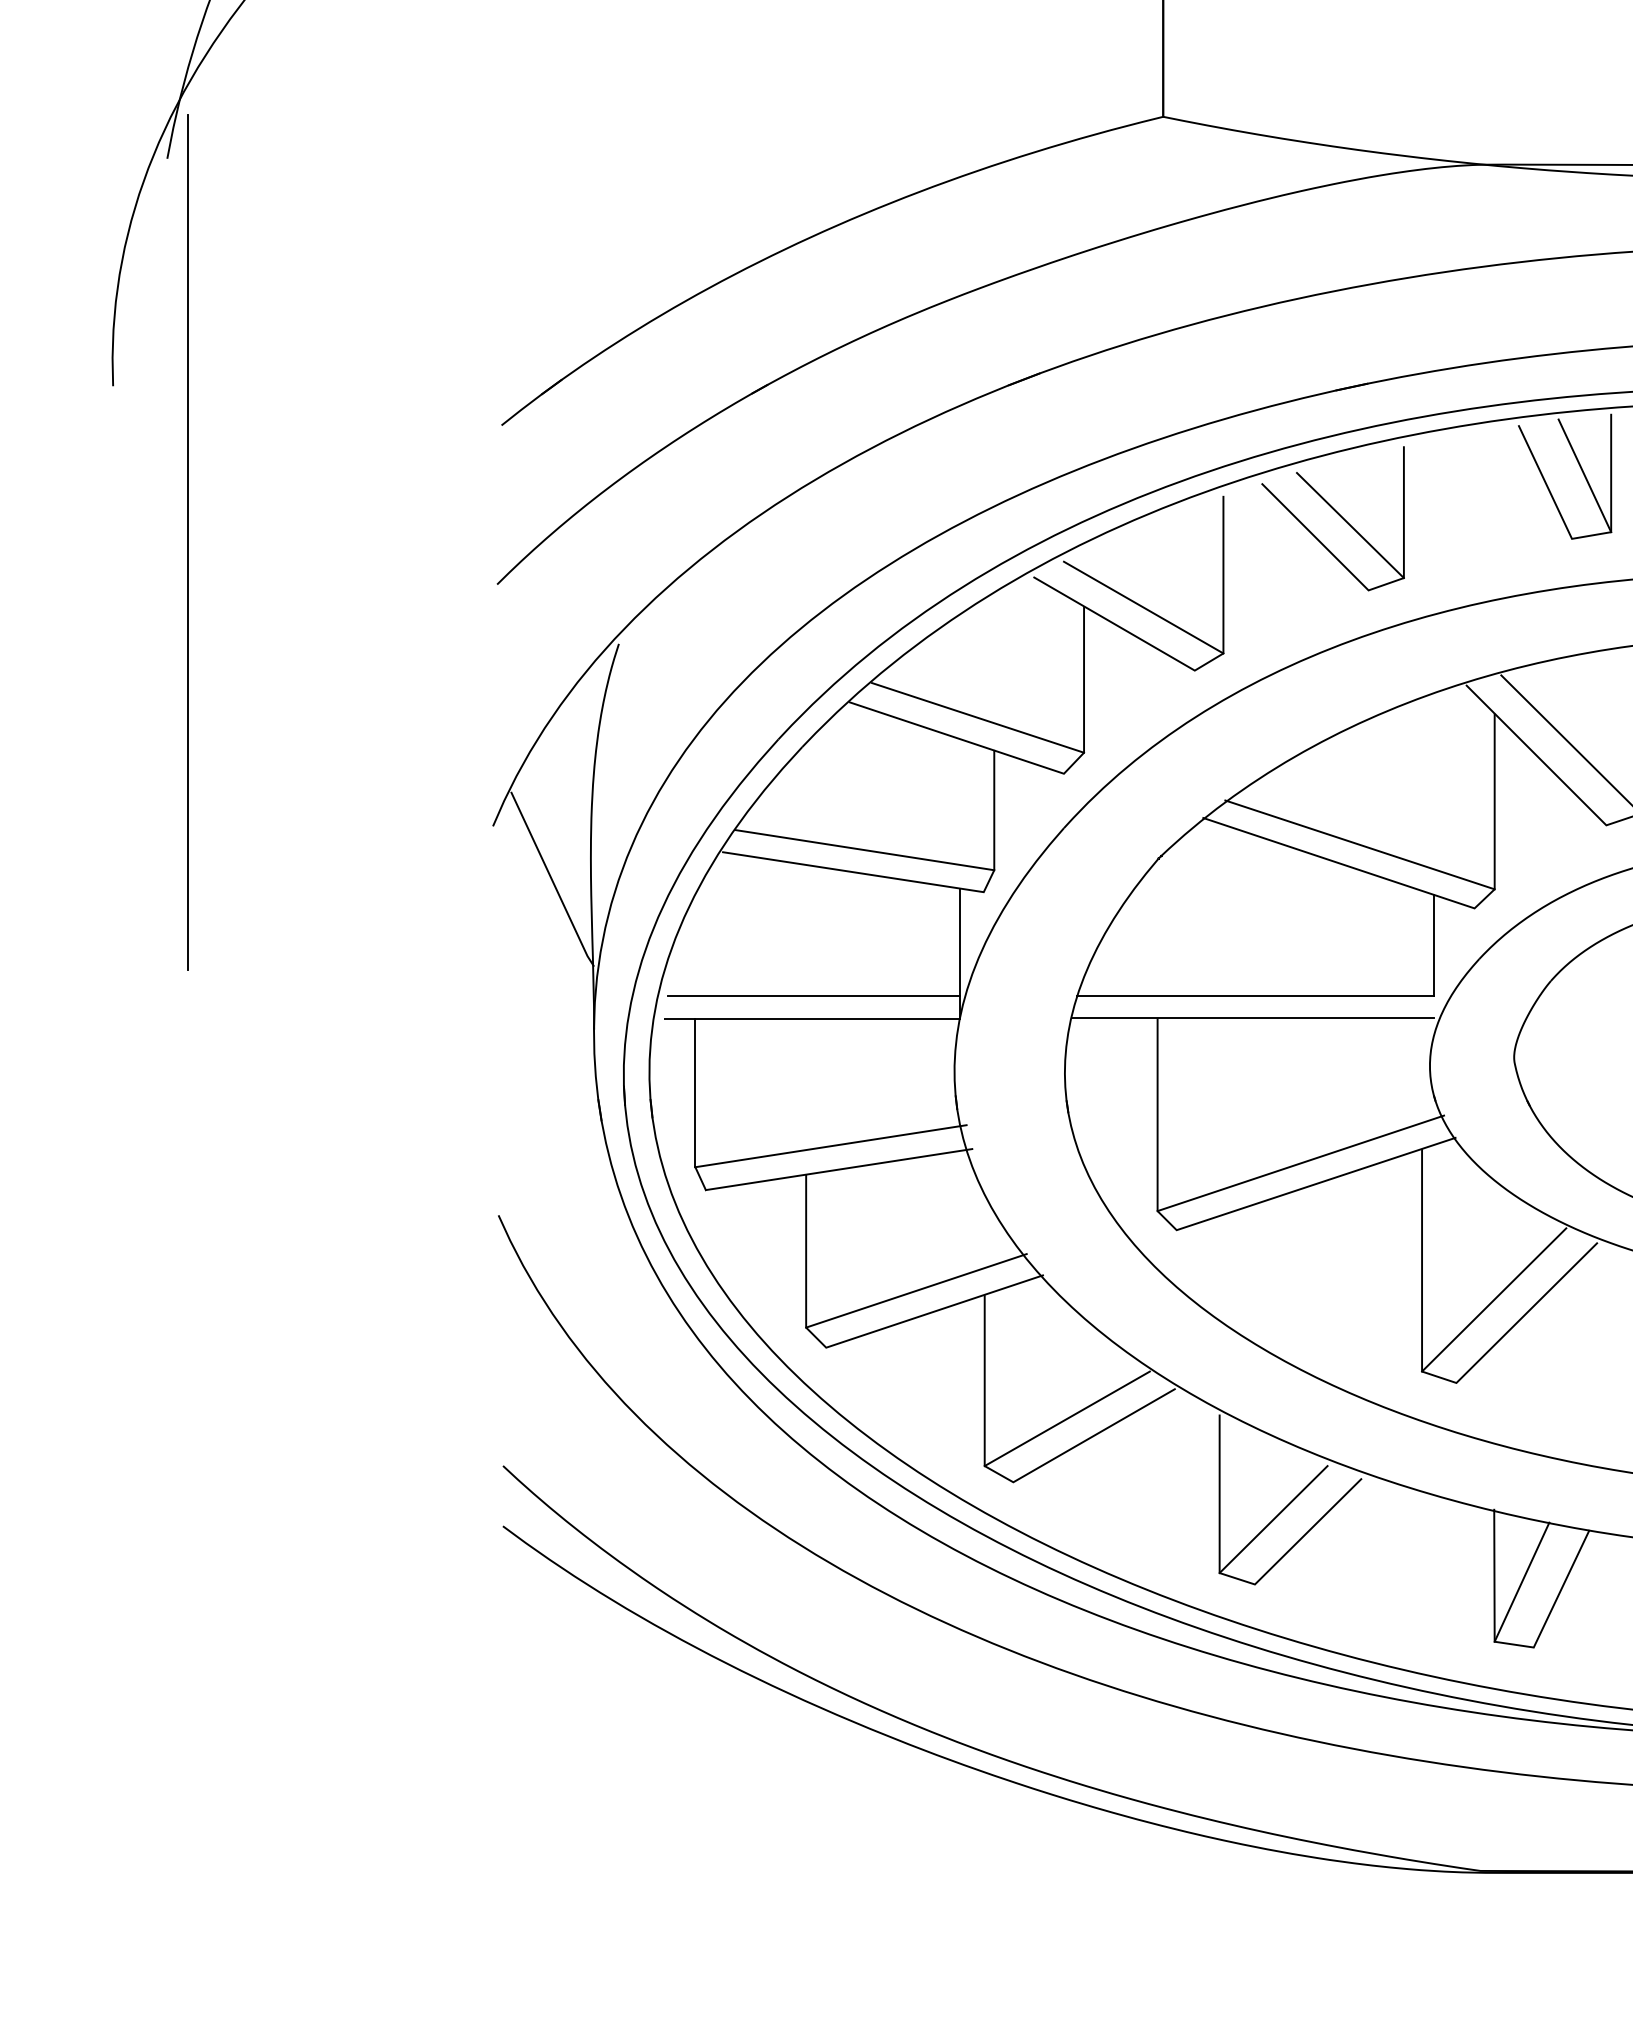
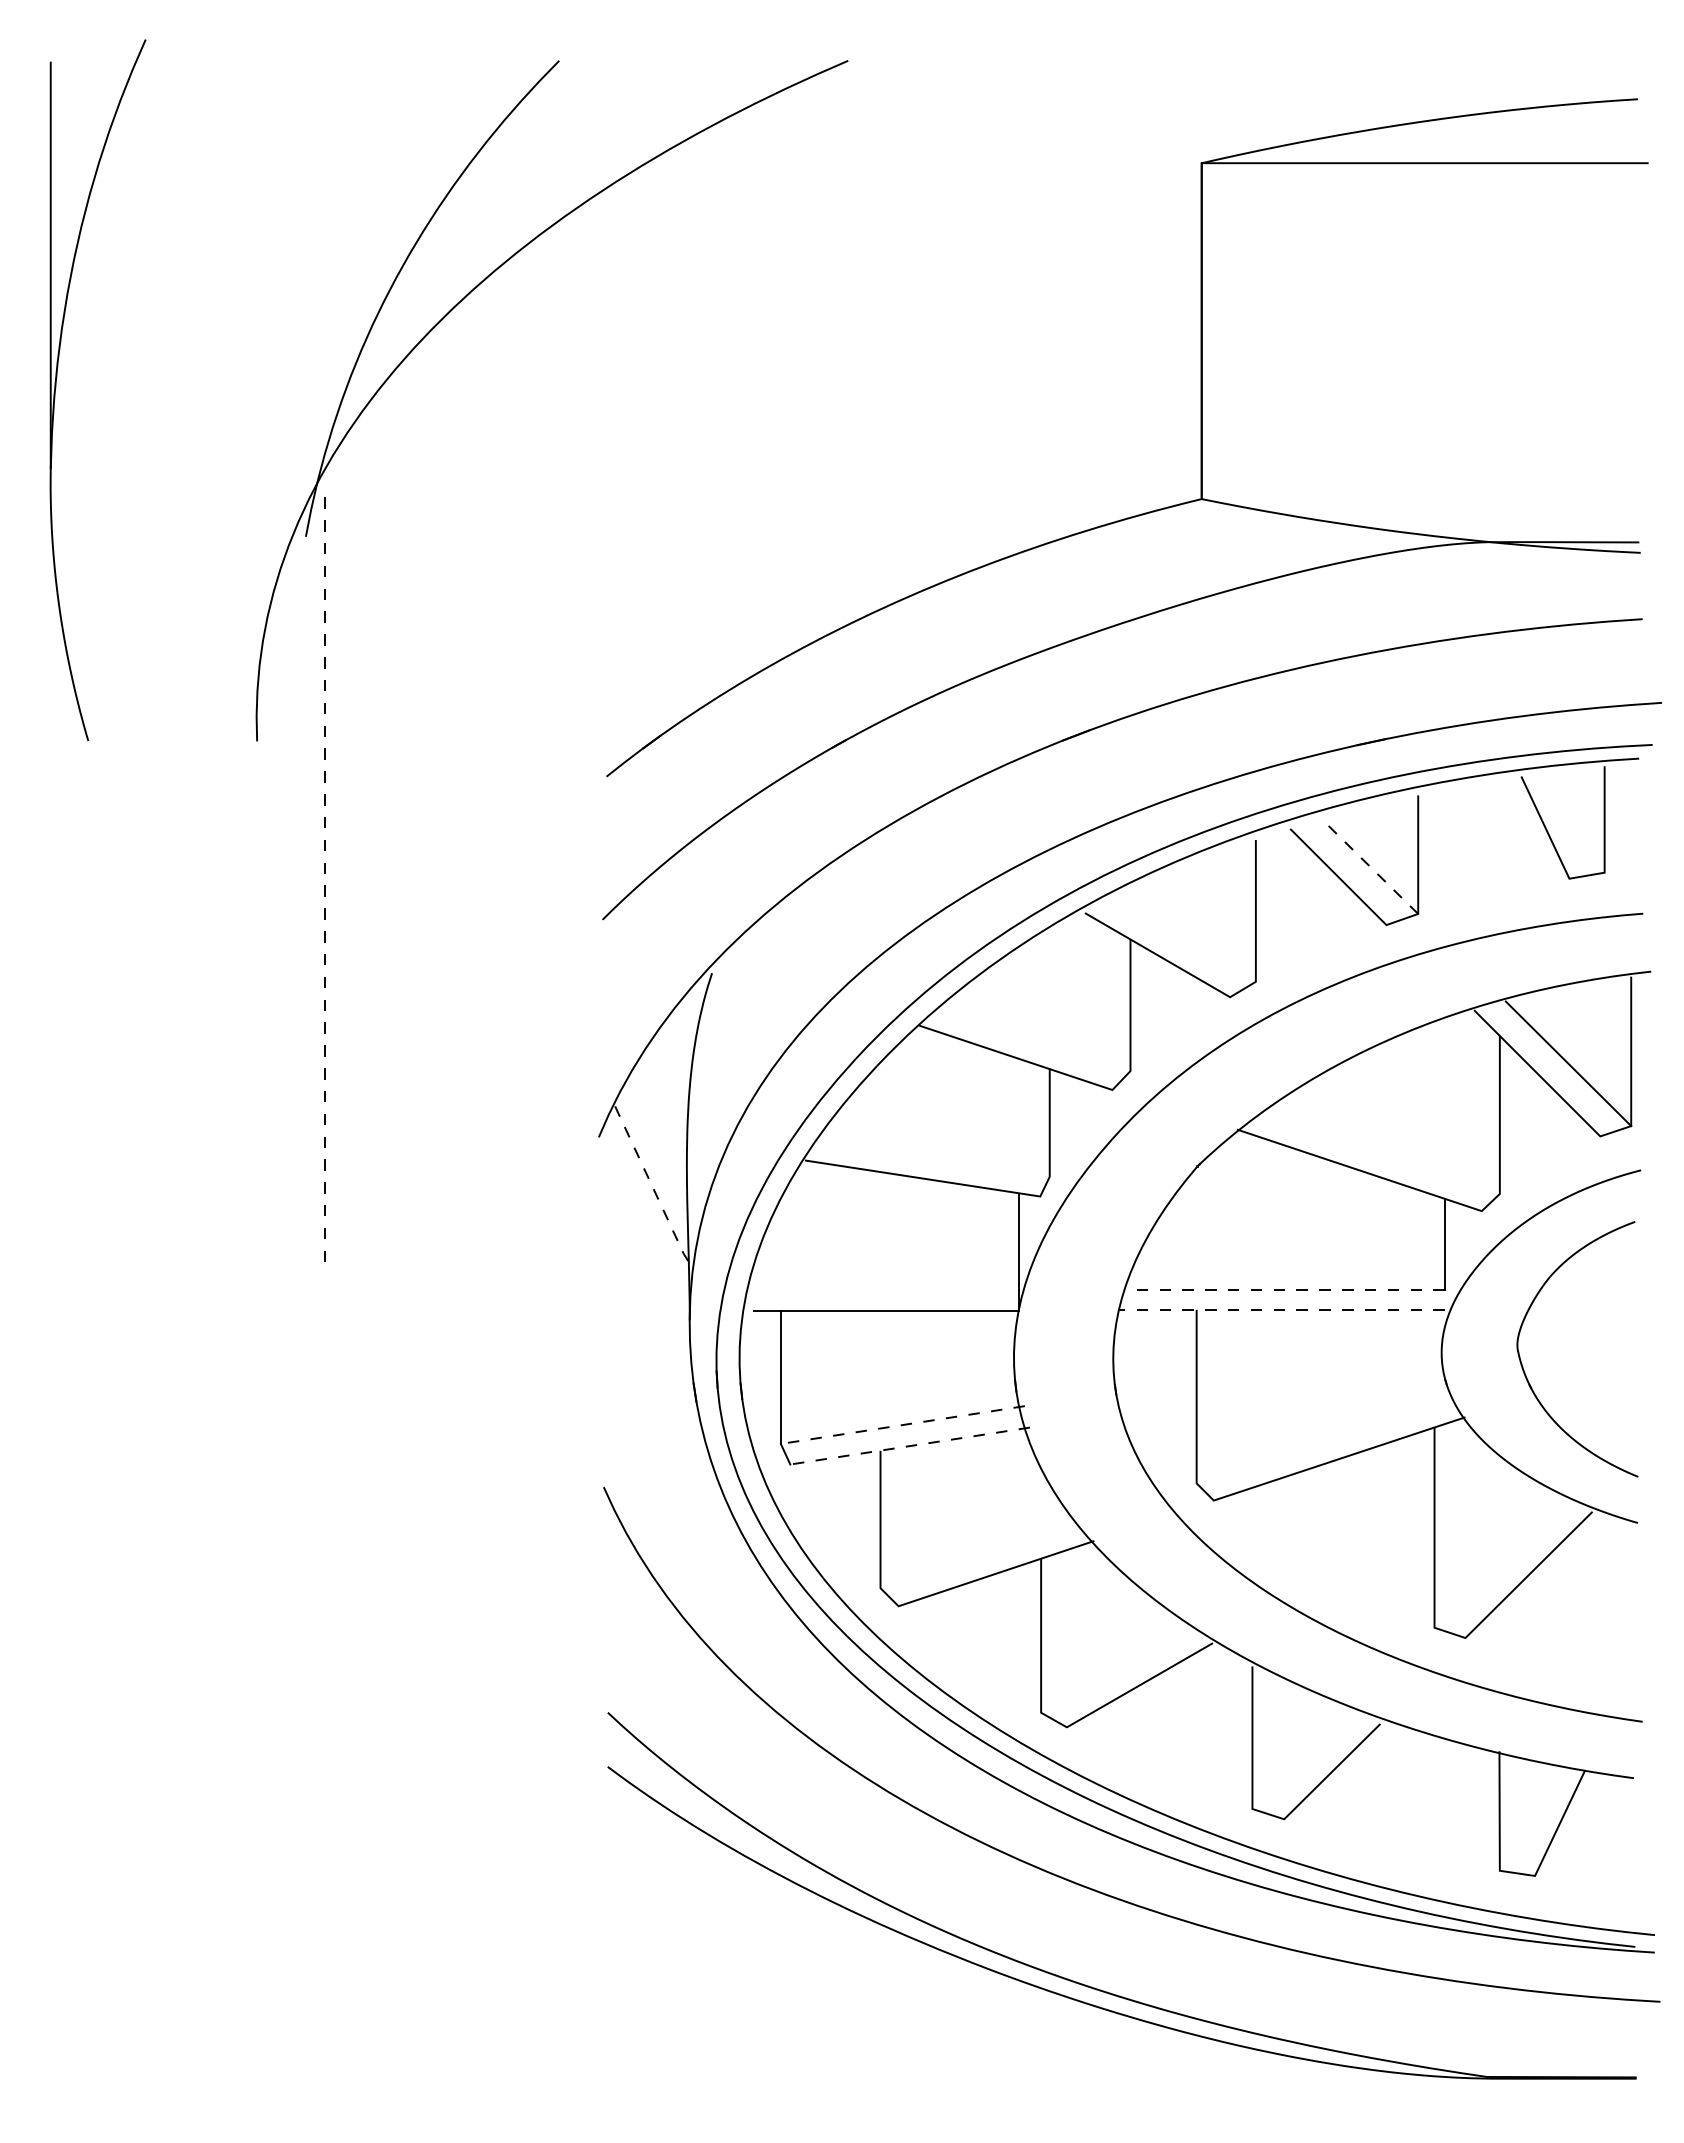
line: (1584, 475) -> (1580, 821), removed
line: (1349, 525) -> (1369, 866), solid -> dashed
line: (188, 543) -> (324, 882), solid -> dashed
line: (1142, 607) -> (1183, 940), removed
line: (977, 717) -> (1034, 1039), removed
line: (1359, 844) -> (1378, 1153), removed
line: (863, 849) -> (932, 1158), removed
line: (552, 881) -> (652, 1186), solid -> dashed
line: (812, 996) -> (886, 1290), removed
line: (1255, 996) -> (1284, 1290), solid -> dashed
line: (1253, 1017) -> (1282, 1309), solid -> dashed
line: (830, 1146) -> (902, 1425), solid -> dashed
line: (1300, 1163) -> (1325, 1440), removed
line: (838, 1170) -> (909, 1446), solid -> dashed
line: (916, 1291) -> (979, 1555), removed
line: (1494, 1299) -> (1499, 1562), removed
line: (1067, 1417) -> (1115, 1669), removed
line: (1273, 1519) -> (1300, 1760), removed
line: (1522, 1581) -> (1524, 1816), removed

